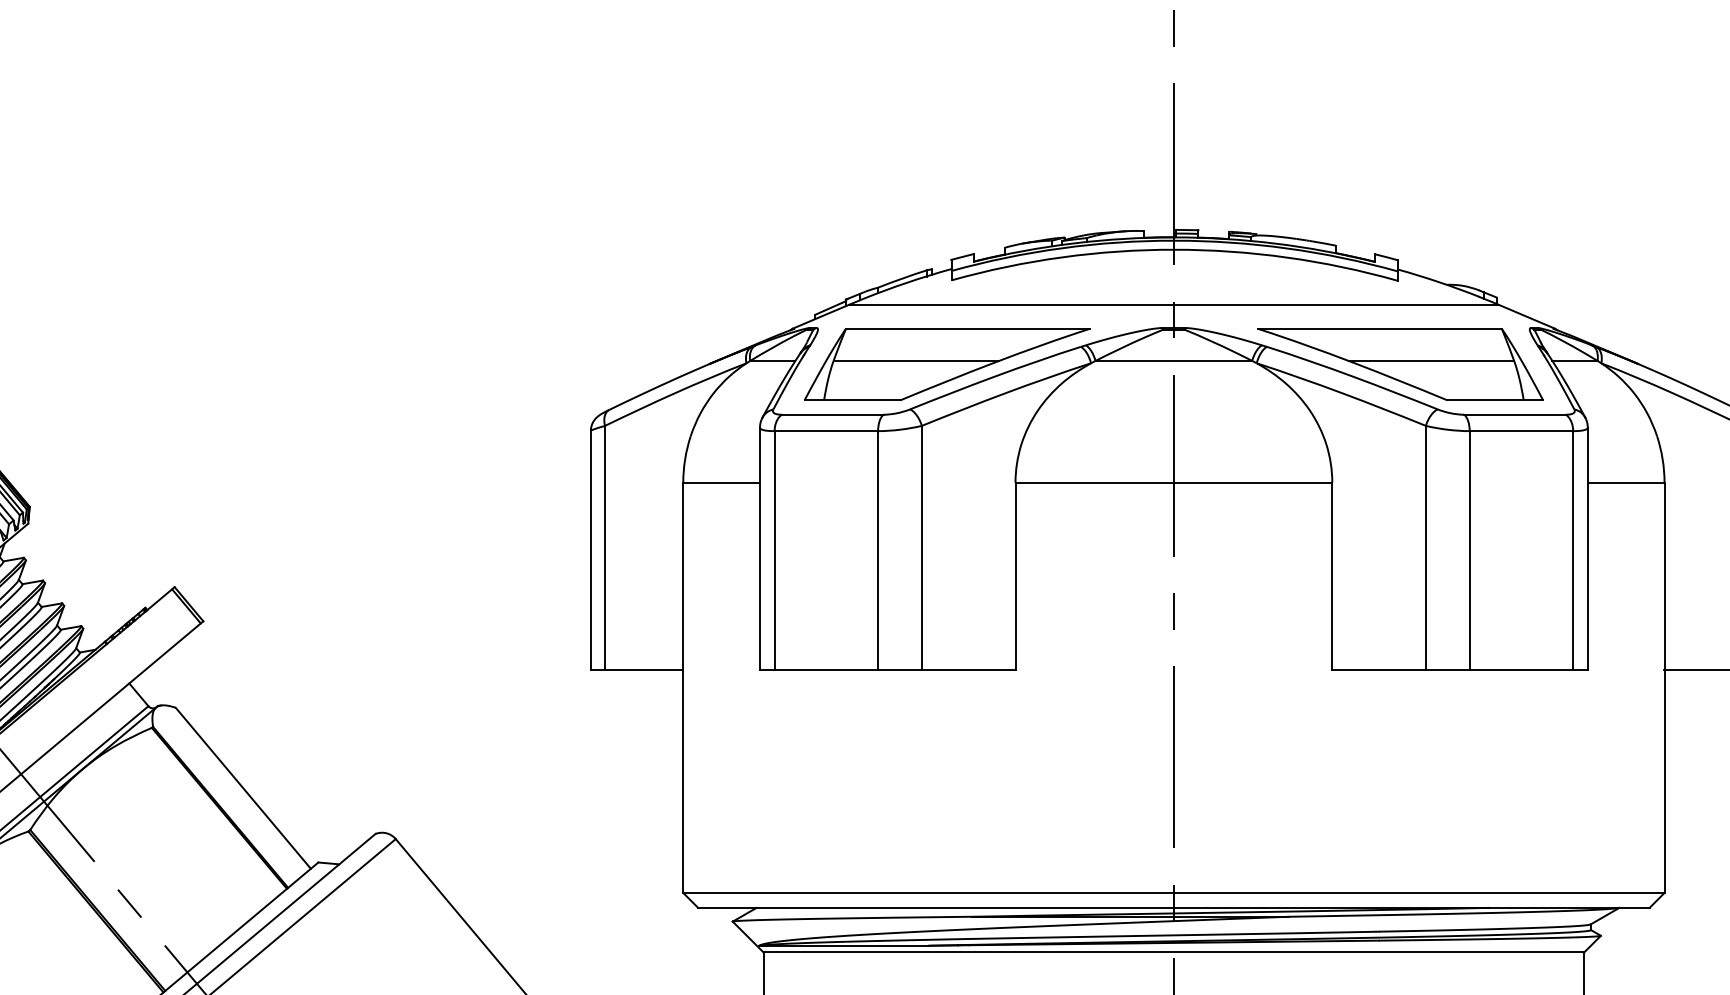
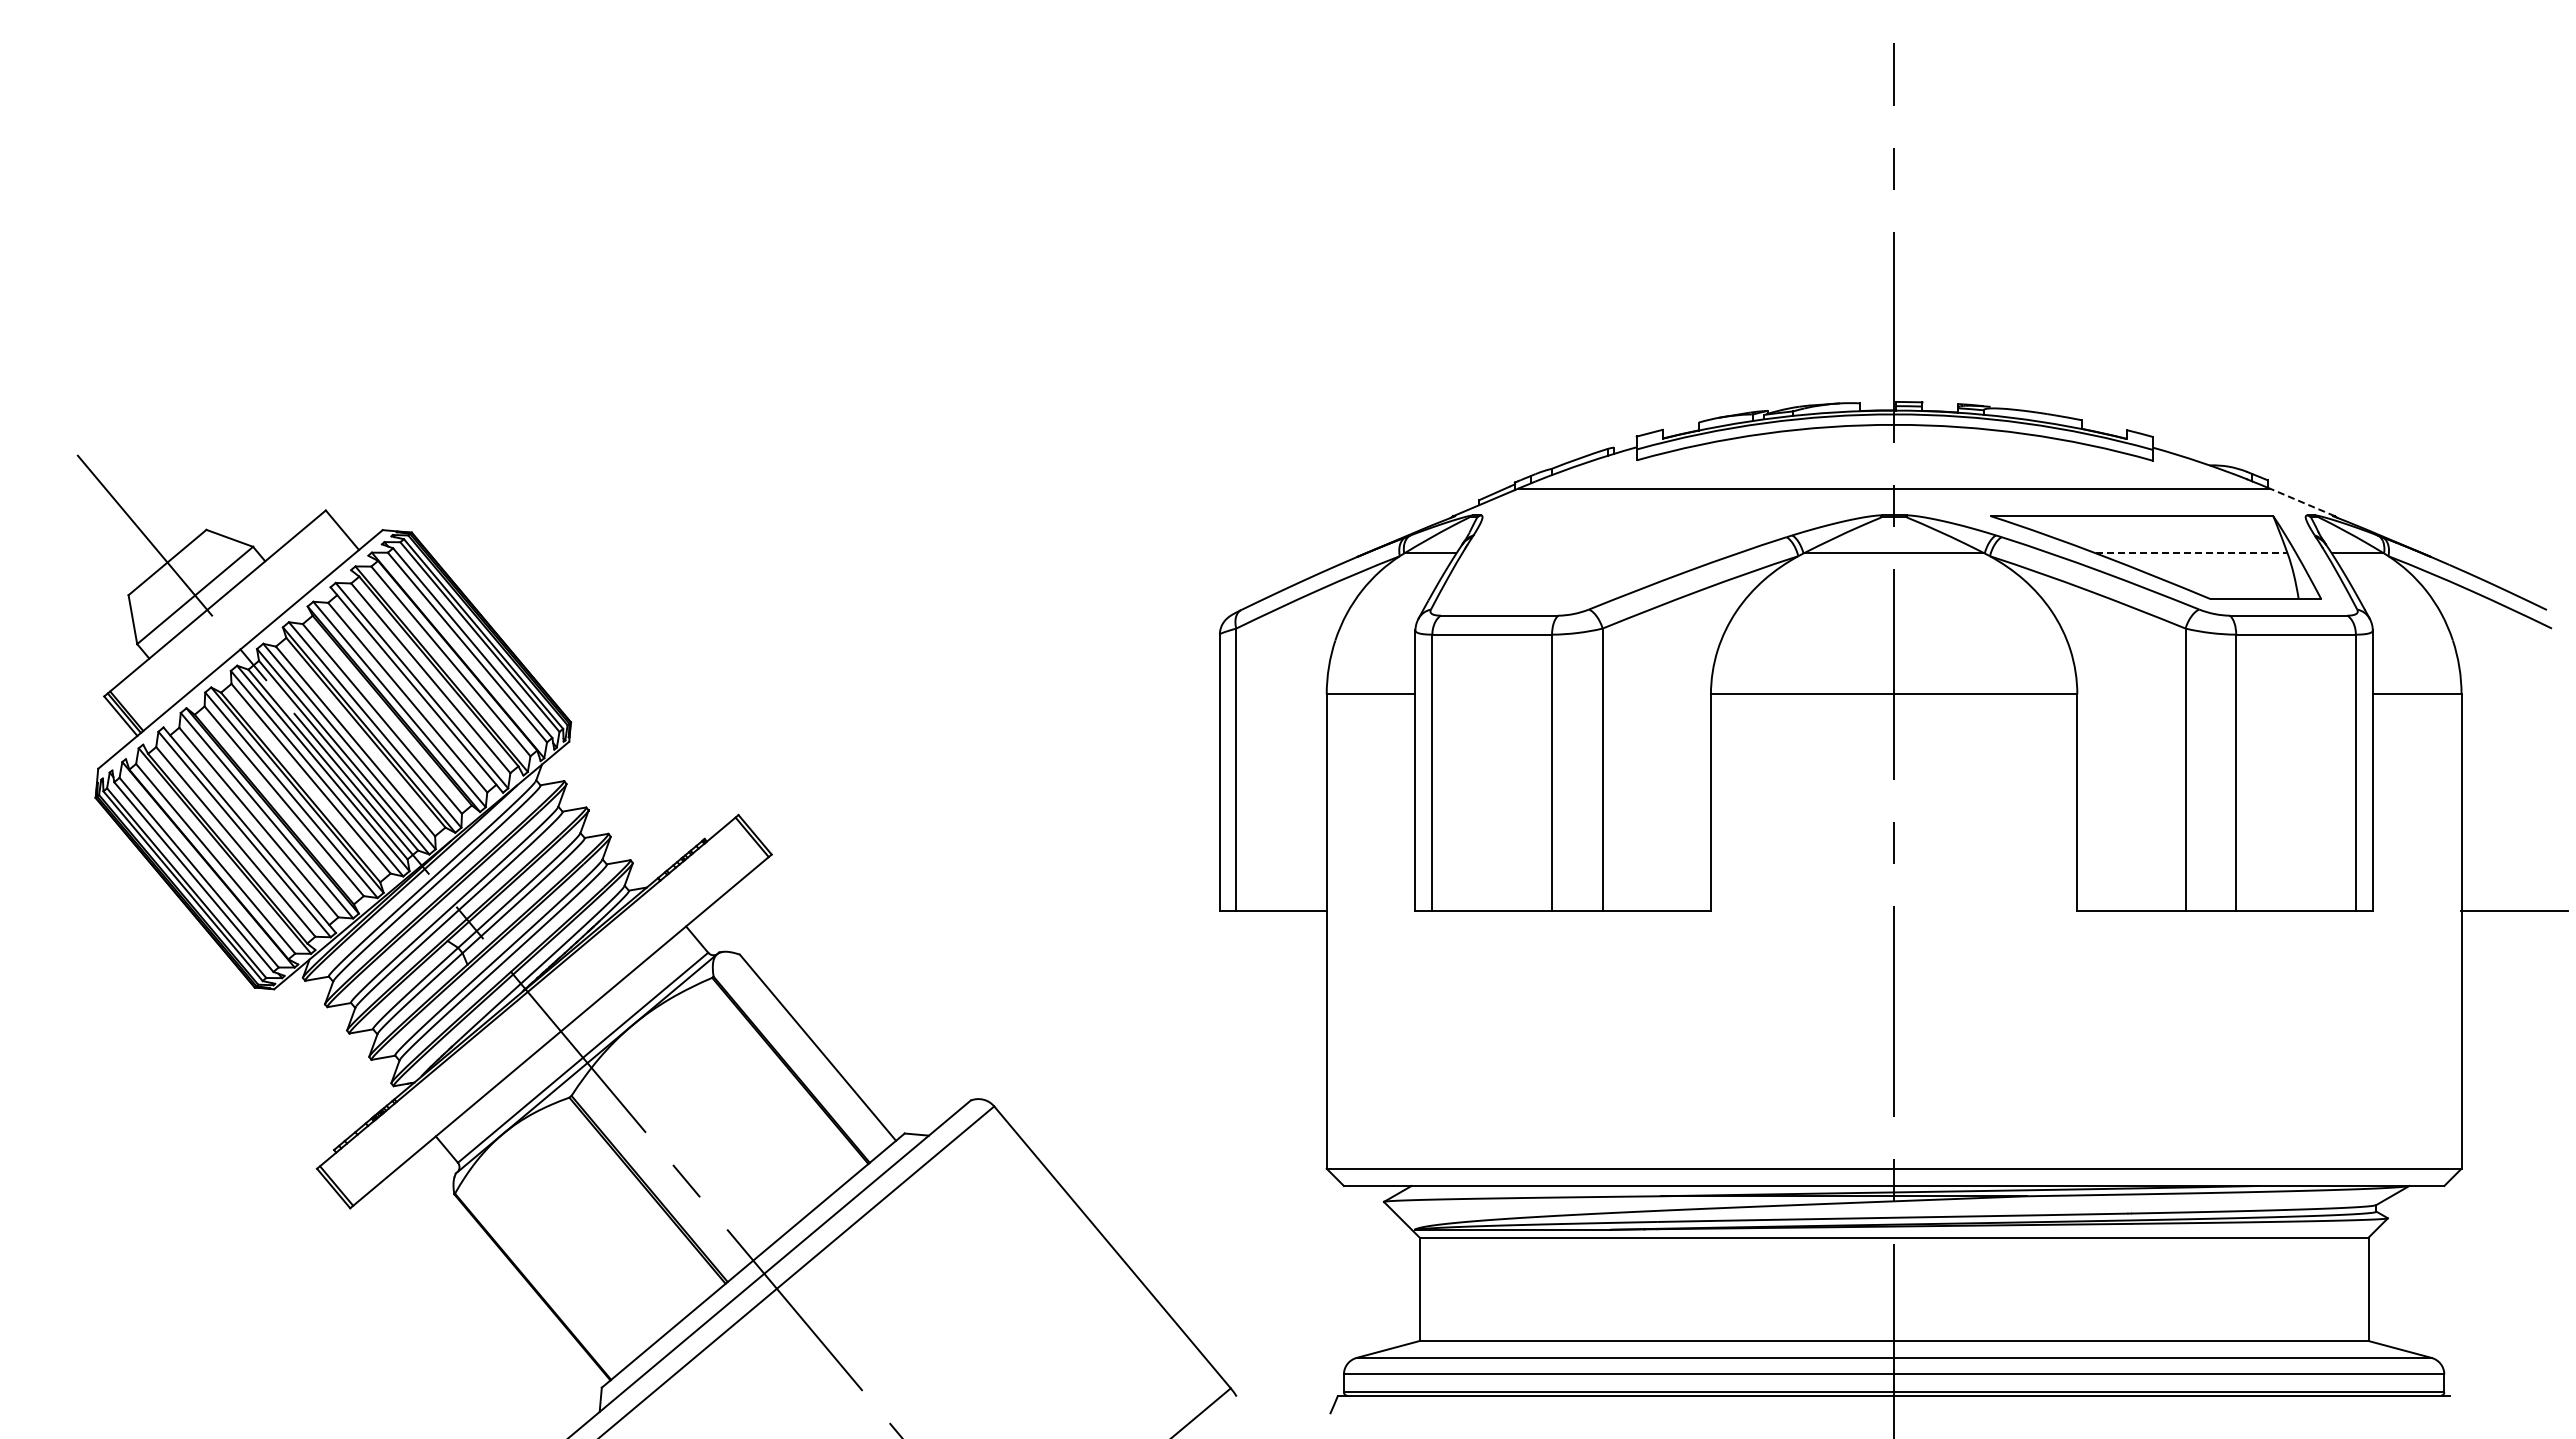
line: (1527, 316) -> (2302, 502), solid -> dashed
line: (1431, 360) -> (2191, 553), solid -> dashed
part: (946, 364) -> (1631, 557), removed

